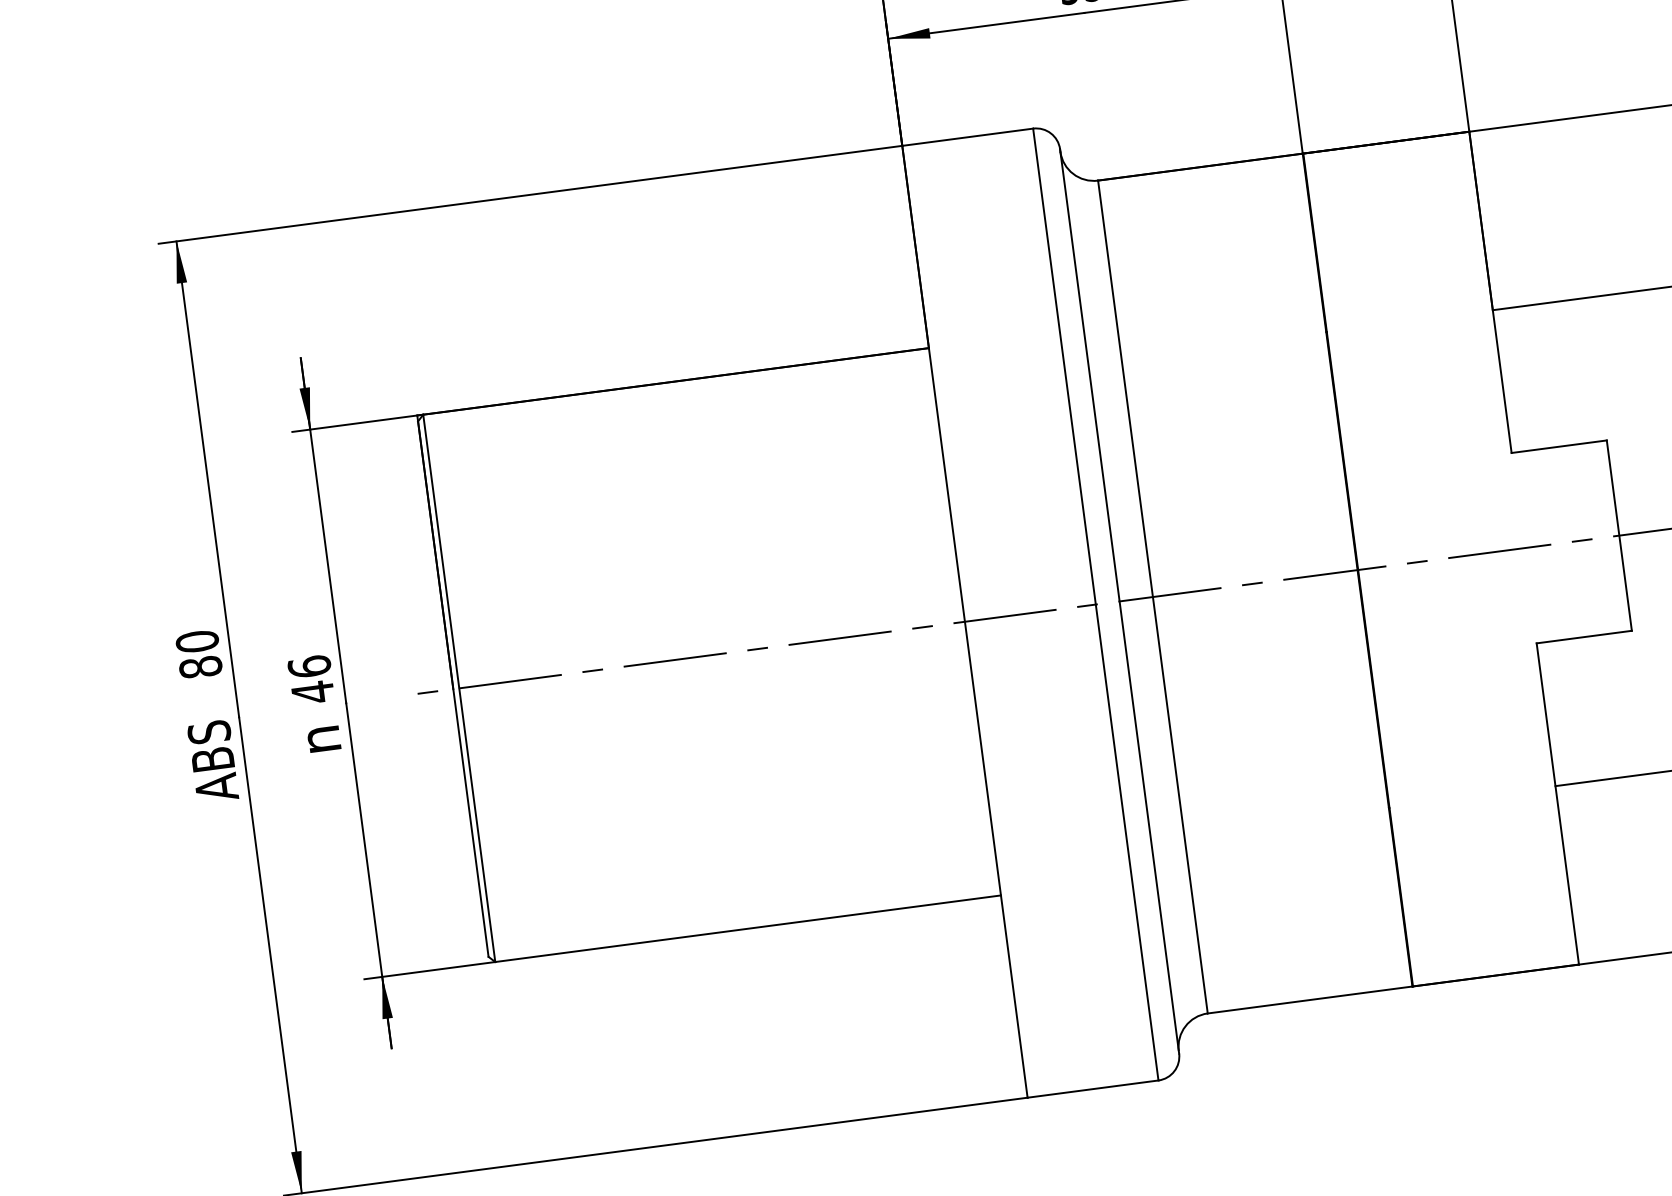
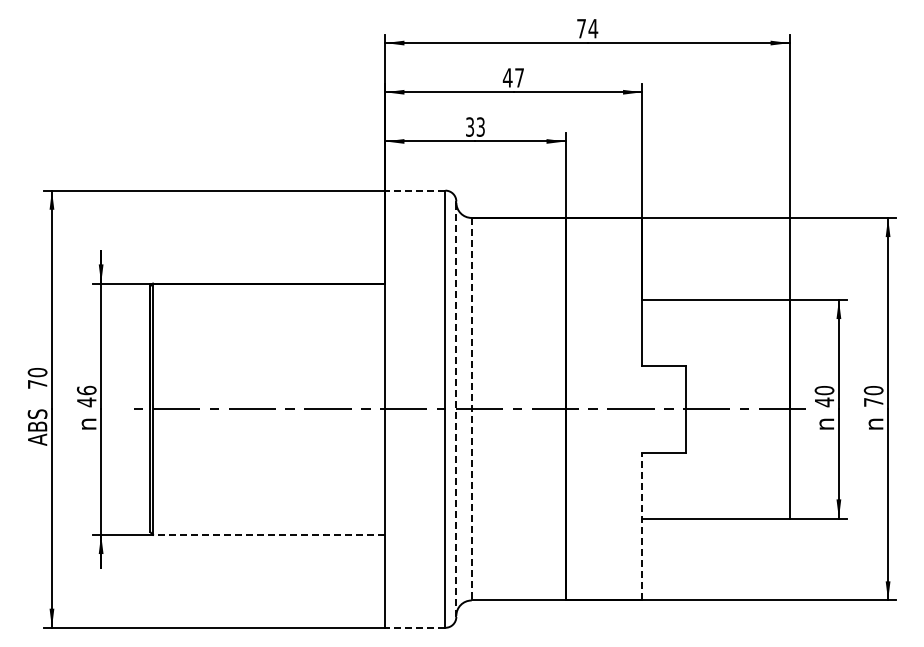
line: (965, 137) -> (414, 190), solid -> dashed
line: (1152, 597) -> (471, 409), solid -> dashed
line: (1119, 601) -> (456, 409), solid -> dashed
text: (200, 665) -> (37, 383), 80 -> 70
line: (1558, 803) -> (642, 526), solid -> dashed
line: (746, 928) -> (268, 534), solid -> dashed
line: (1091, 1088) -> (414, 627), solid -> dashed

